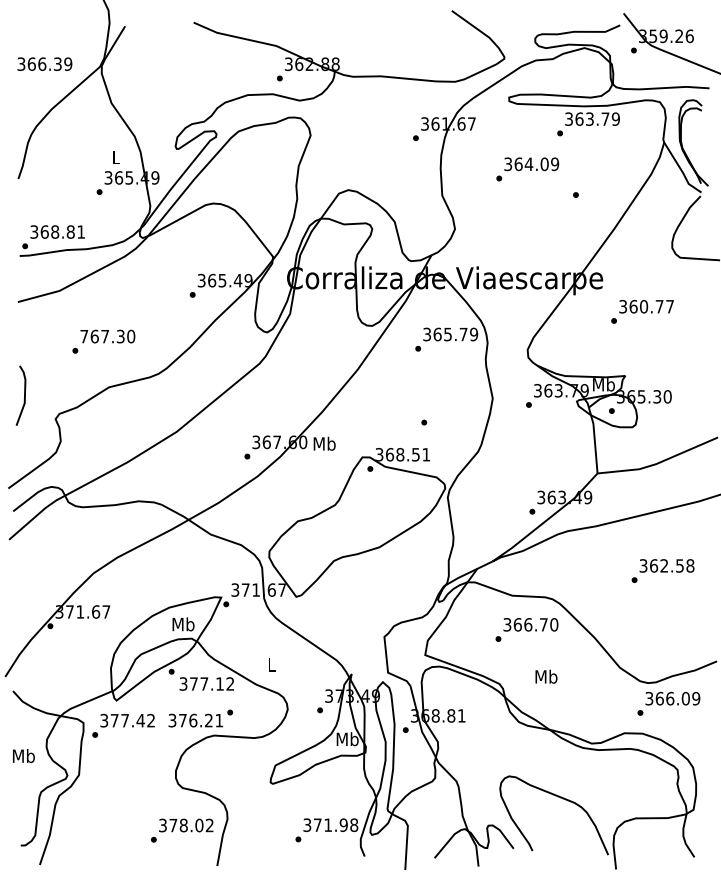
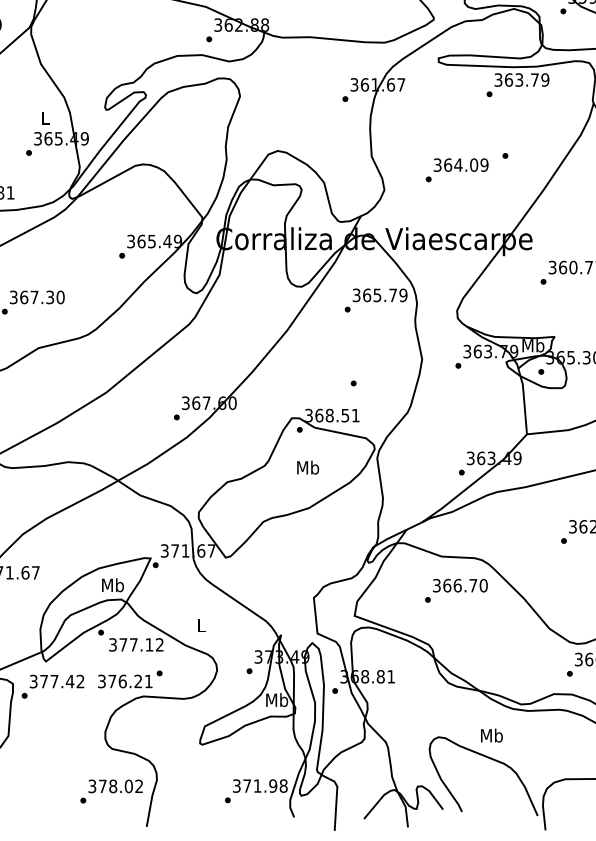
text: (527, 169) -> (456, 170), moved
text: (84, 336) -> (13, 297), 767.30 -> 367.30
text: (324, 443) -> (307, 467), moved
text: (546, 676) -> (491, 735), moved

